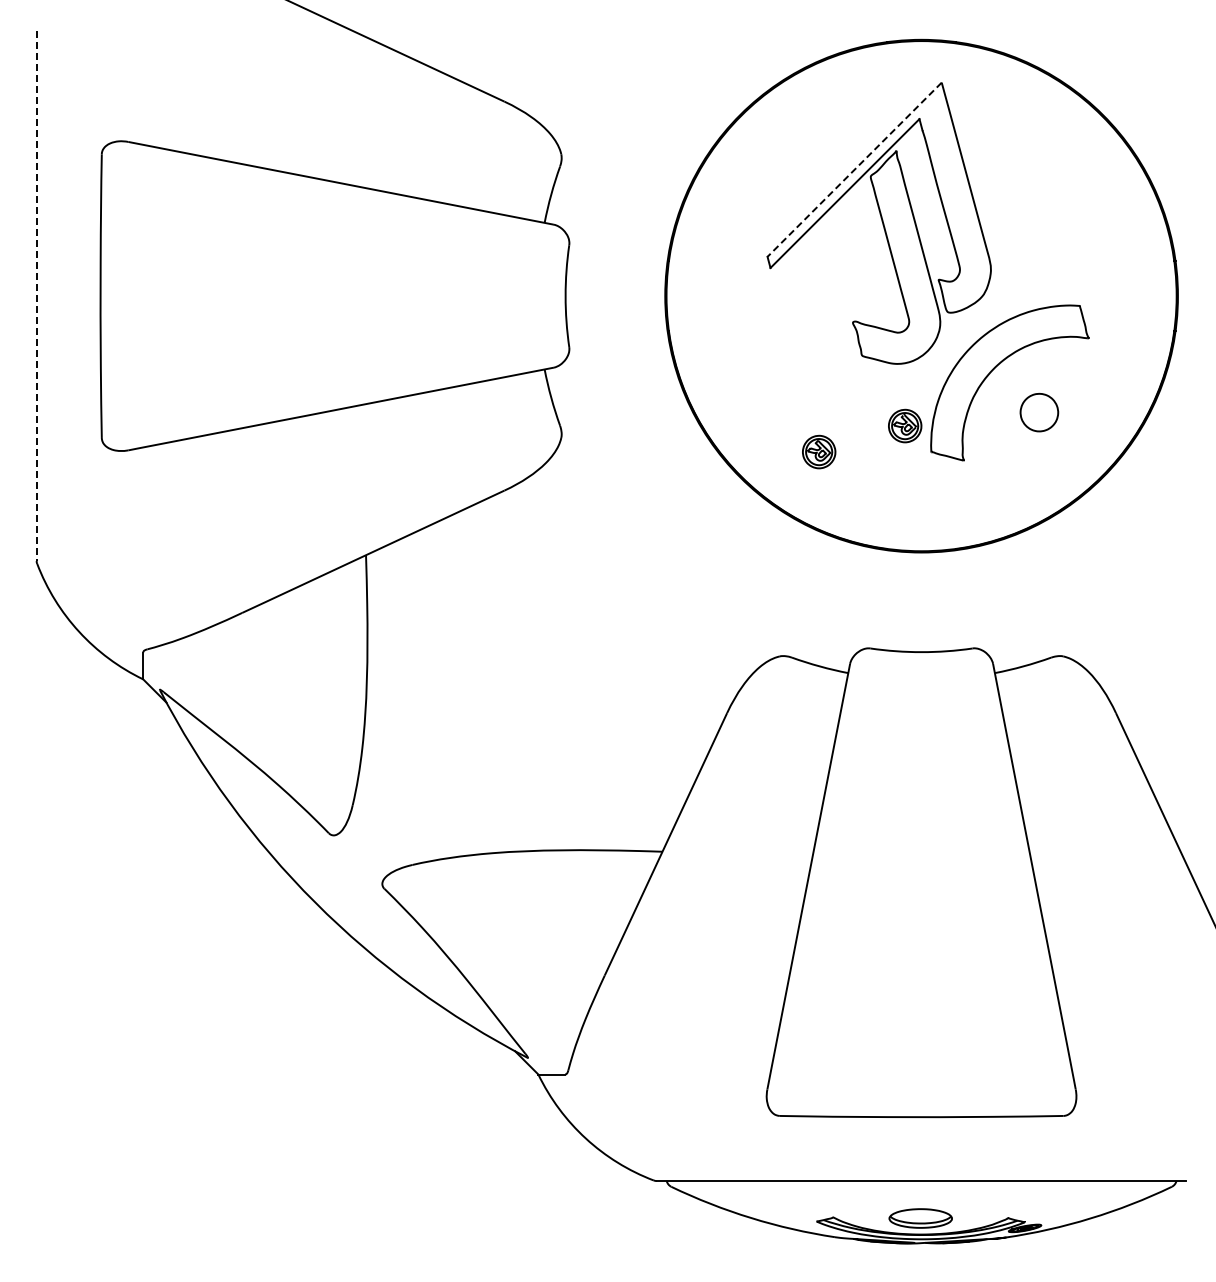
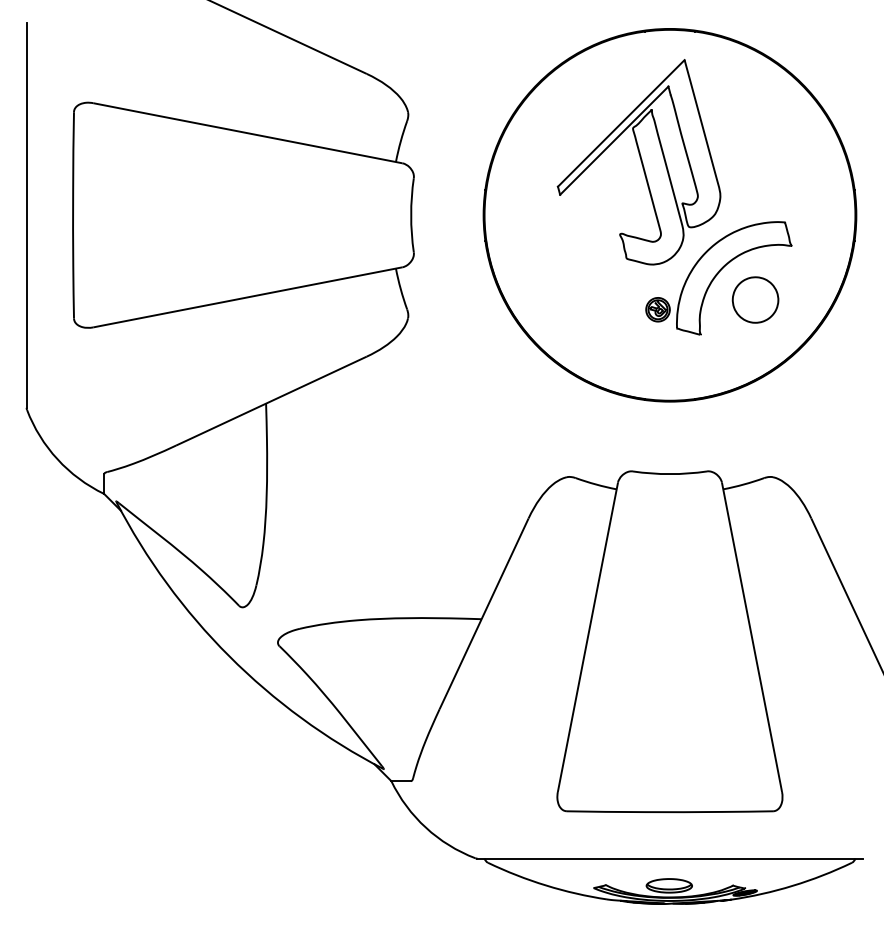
line: (854, 170) -> (621, 123), dashed -> solid
line: (36, 296) -> (26, 215), dashed -> solid
part: (1039, 412) -> (755, 299), size x1.67
part: (819, 451) -> (595, 328), removed

